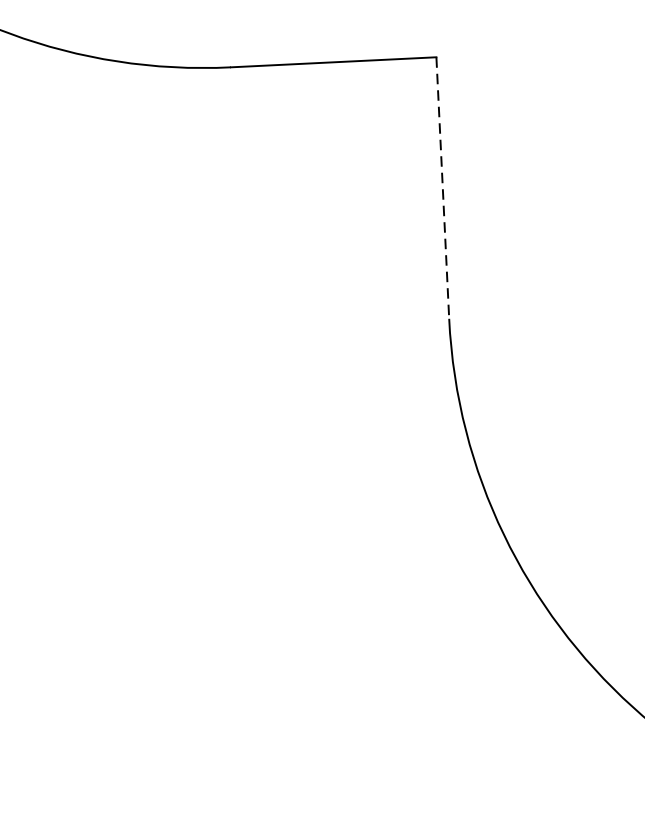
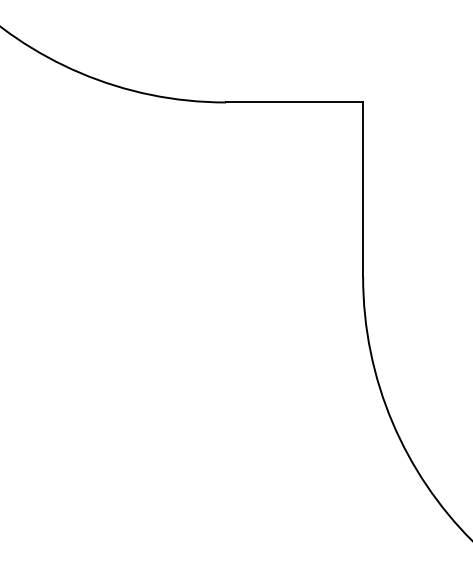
line: (443, 189) -> (363, 190), dashed -> solid

